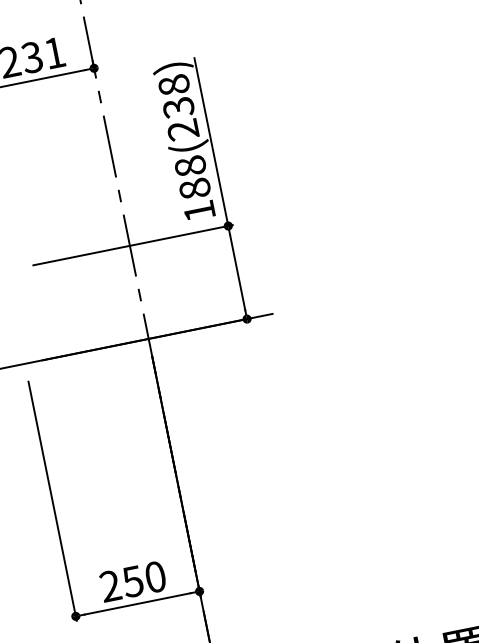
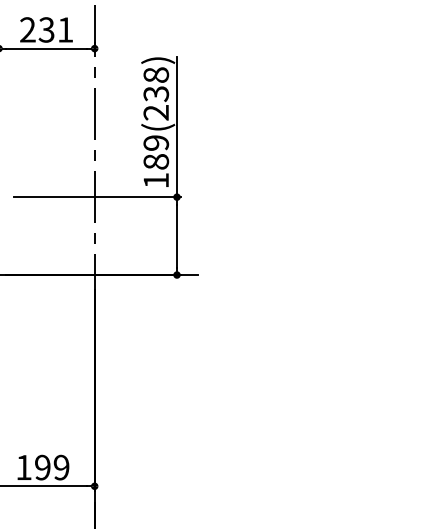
text: (190, 165) -> (156, 142), 188(238) -> 189(238)
text: (132, 581) -> (42, 467), 250 -> 199

